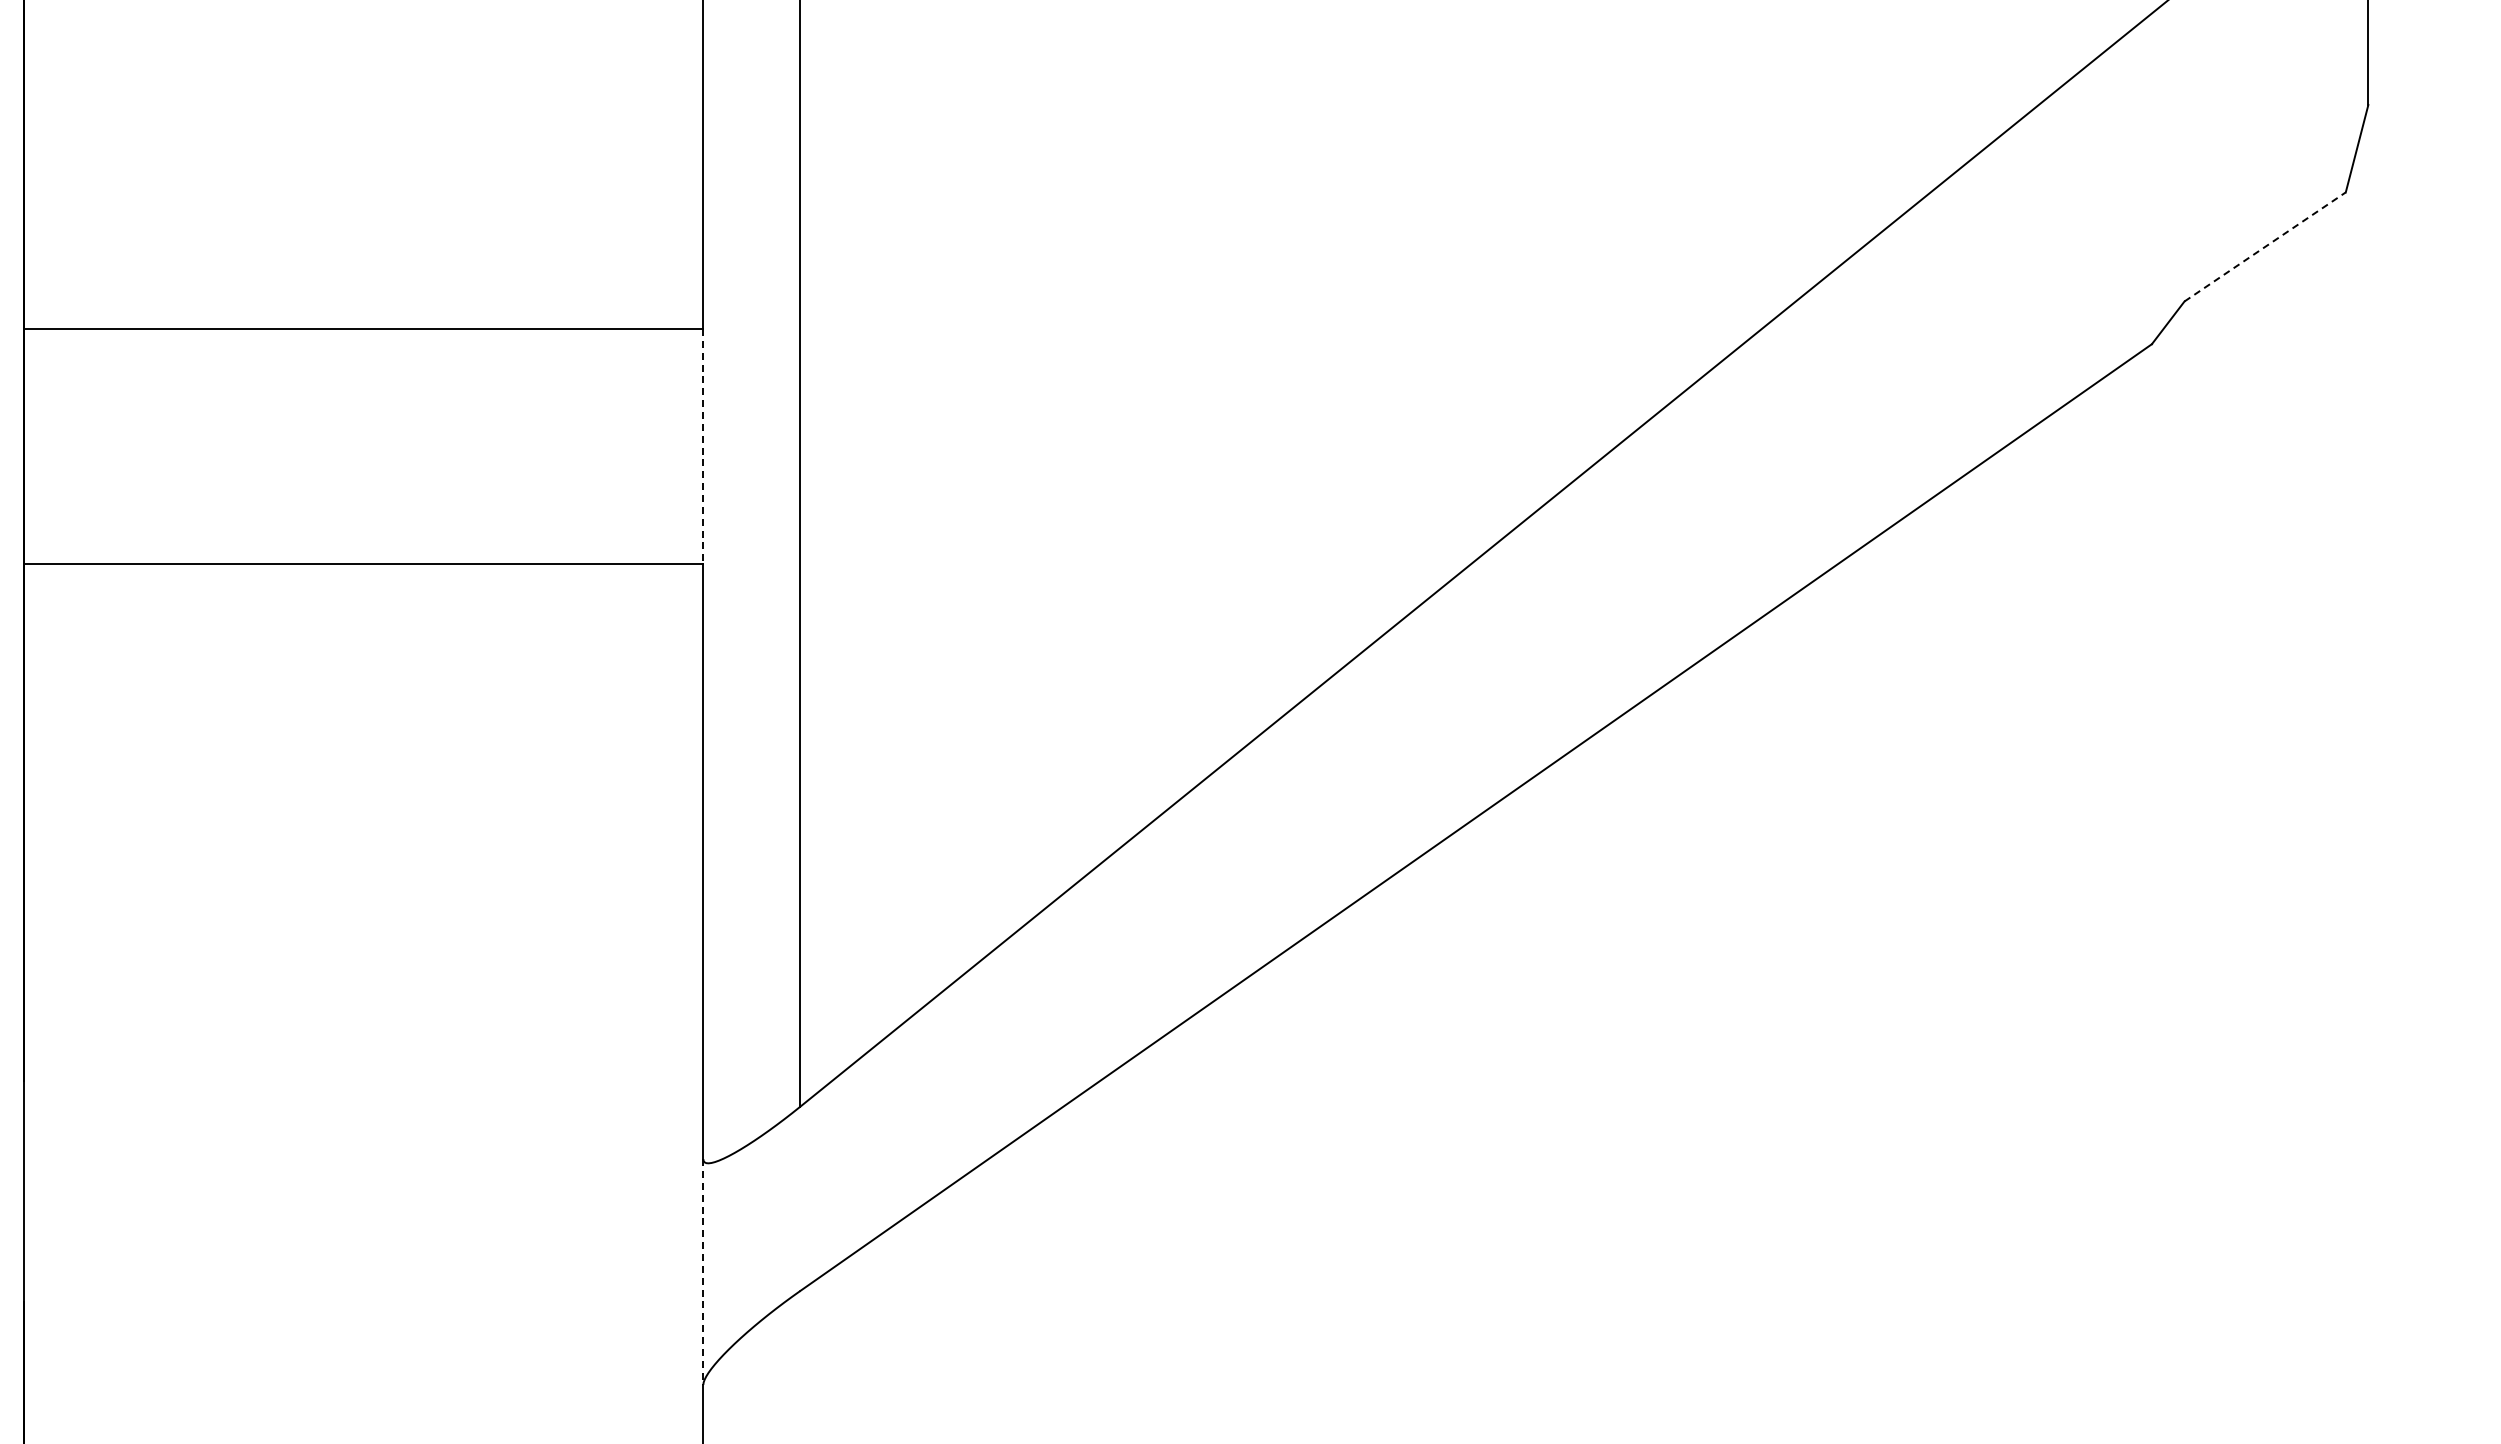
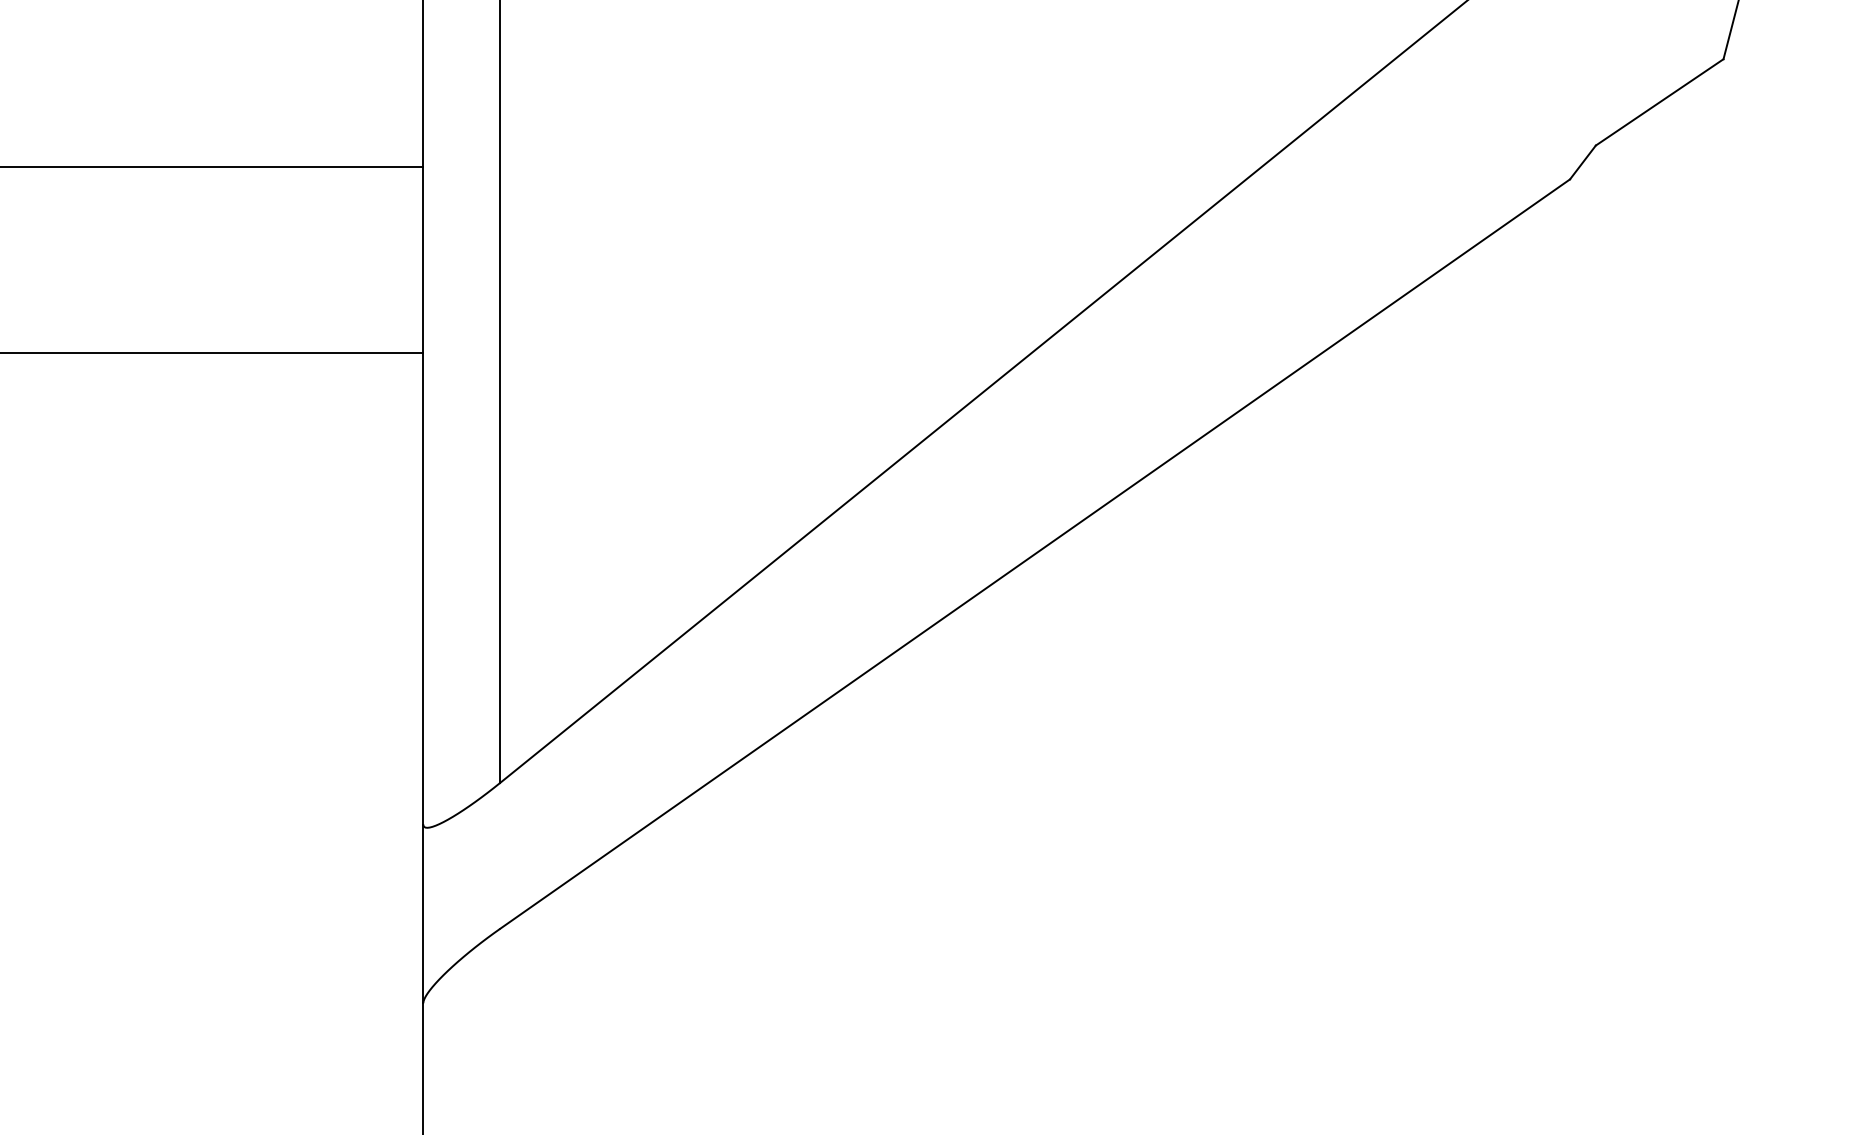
line: (2265, 246) -> (1659, 102), dashed -> solid
line: (703, 446) -> (423, 260), dashed -> solid
line: (703, 1272) -> (423, 914), dashed -> solid

